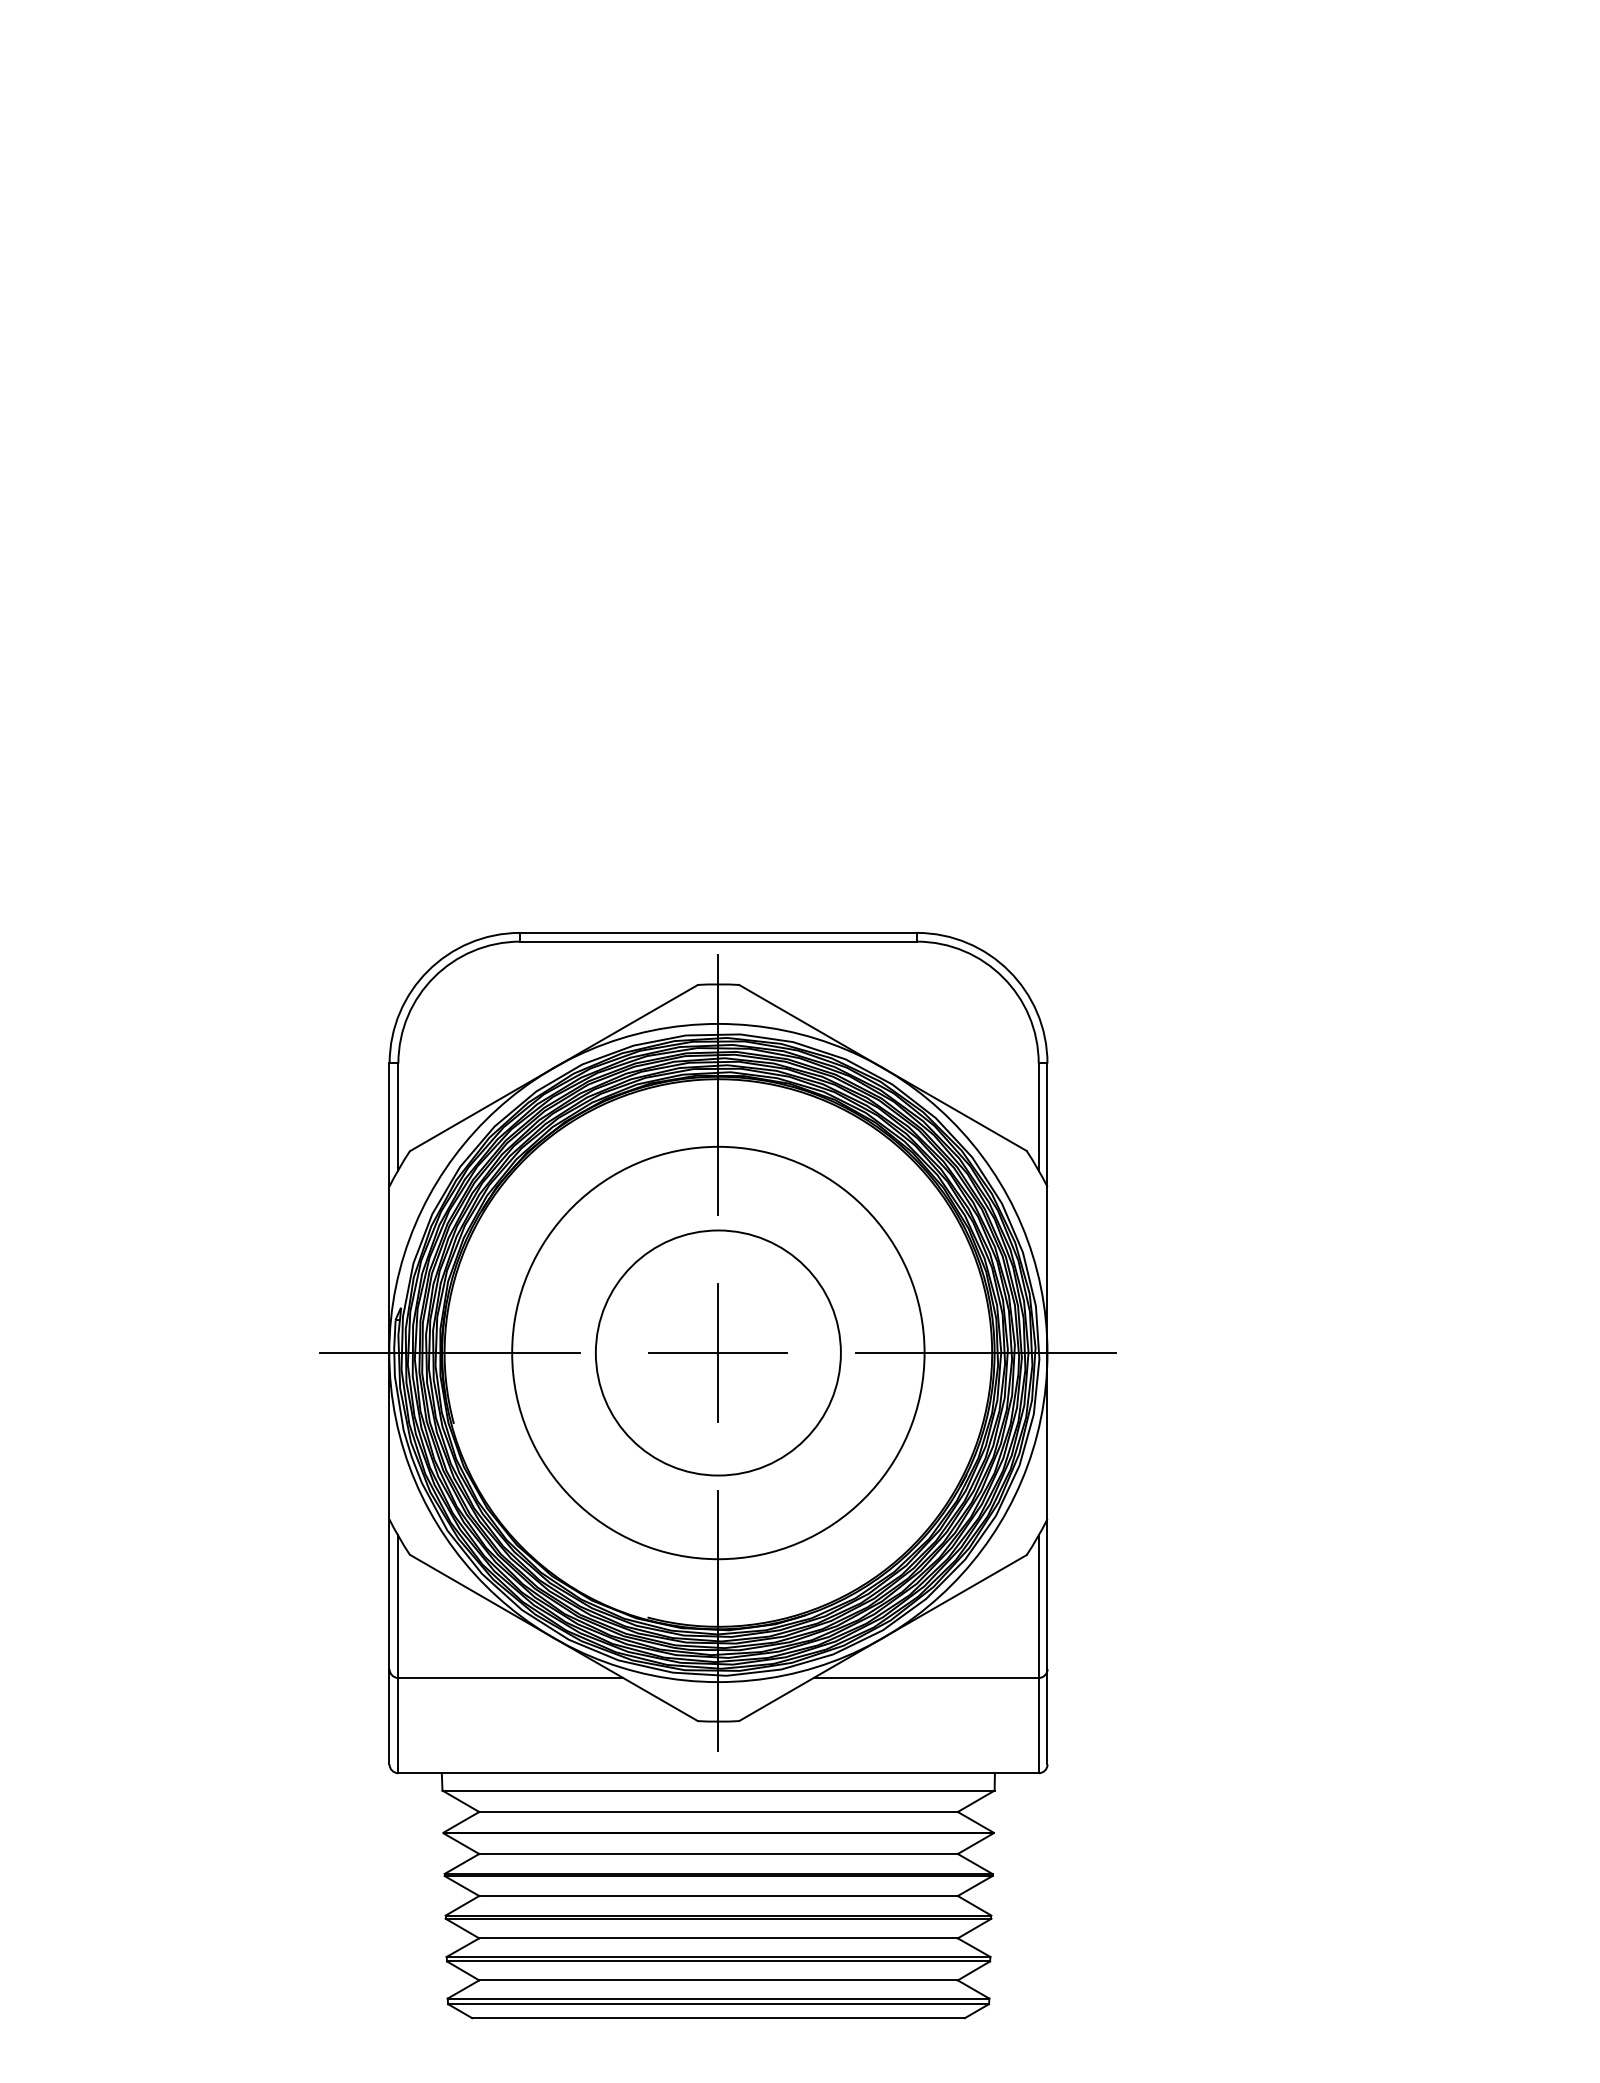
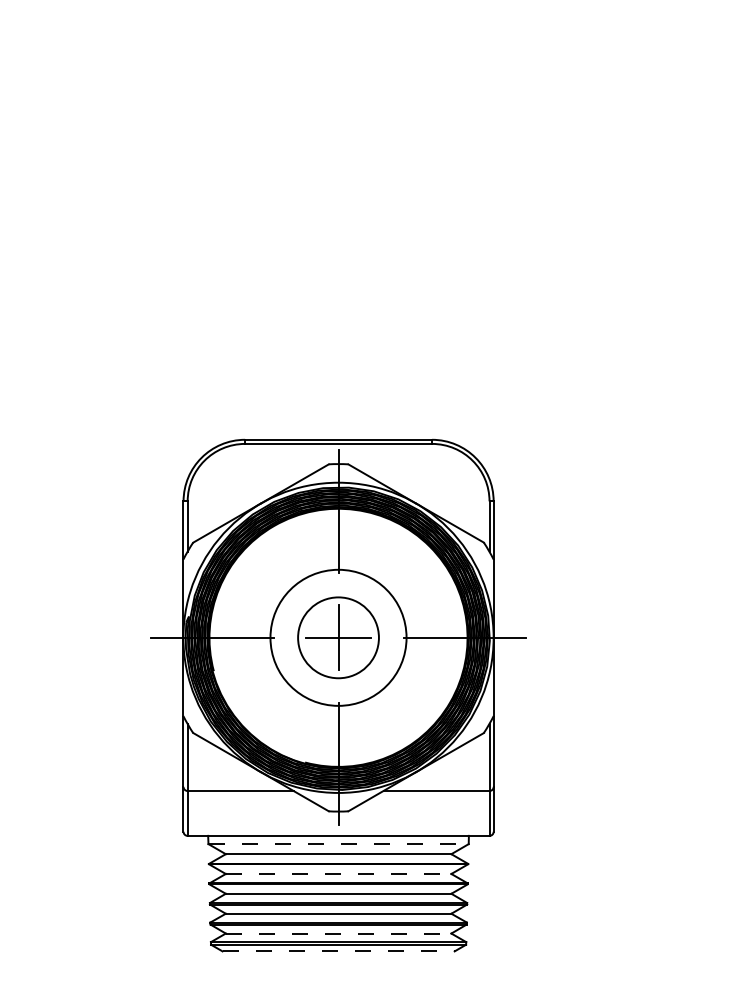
circle: (718, 1352) -> (338, 637), size x0.7
circle: (718, 1352) -> (338, 637), size x0.7
line: (720, 1791) -> (339, 844), solid -> dashed
line: (718, 1852) -> (338, 873), solid -> dashed
line: (718, 1980) -> (338, 933), solid -> dashed
line: (720, 2018) -> (339, 951), solid -> dashed

